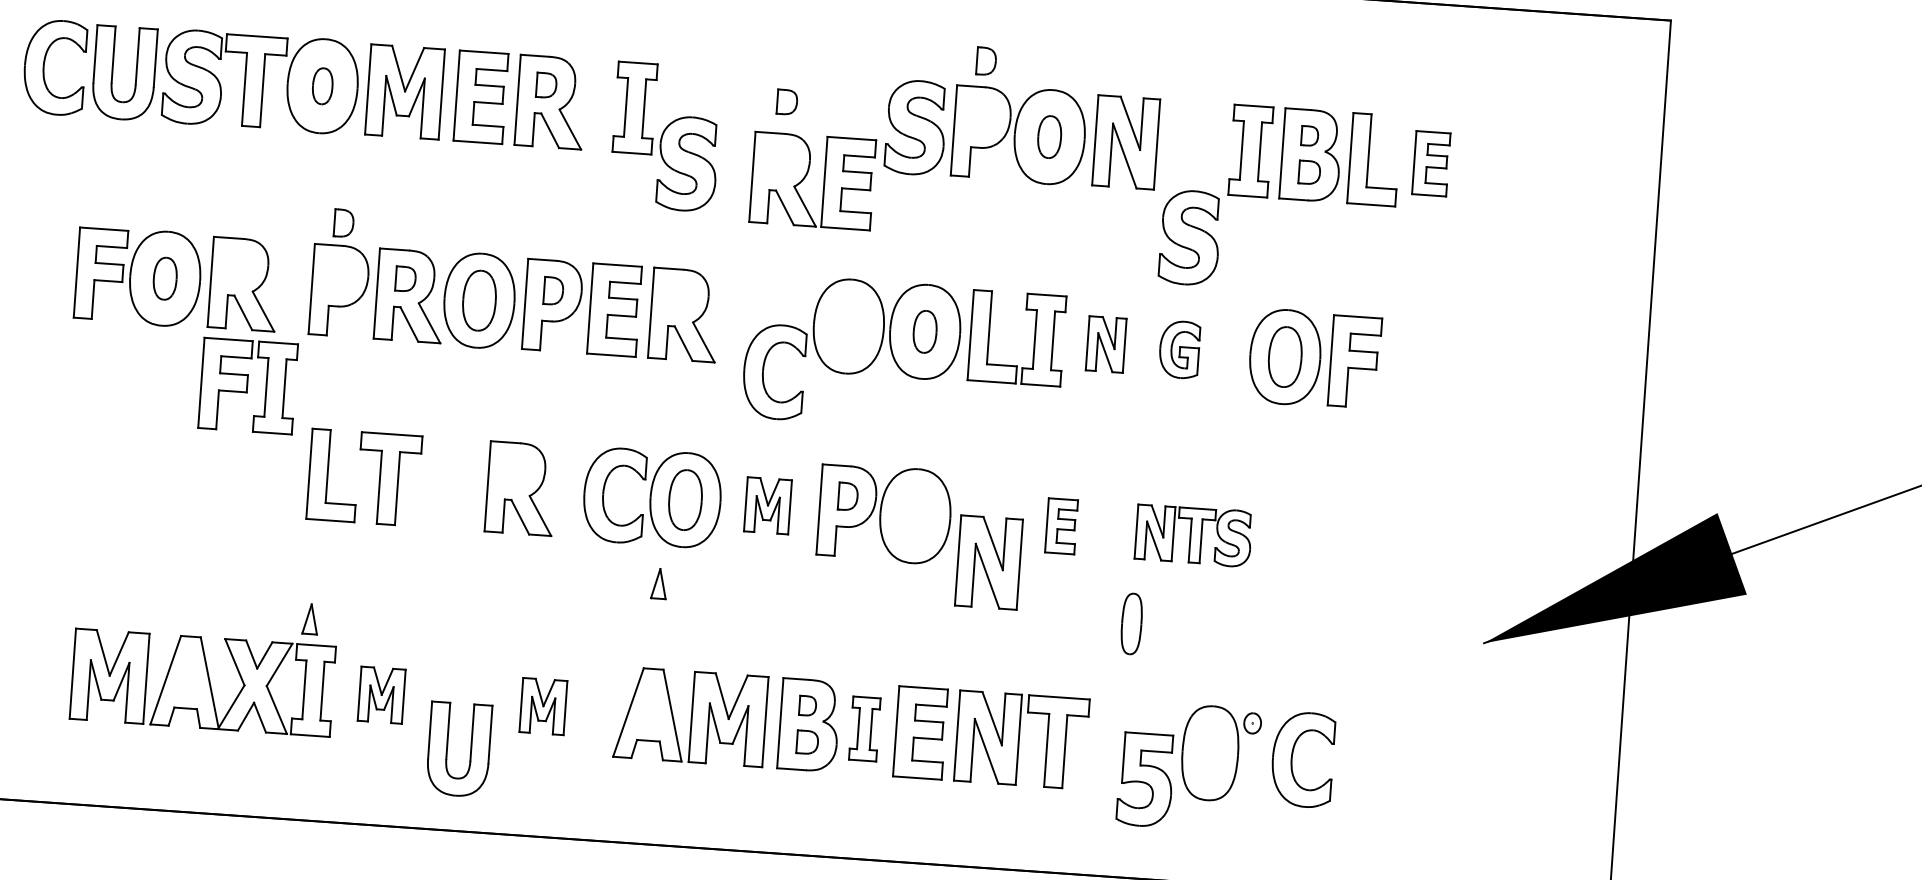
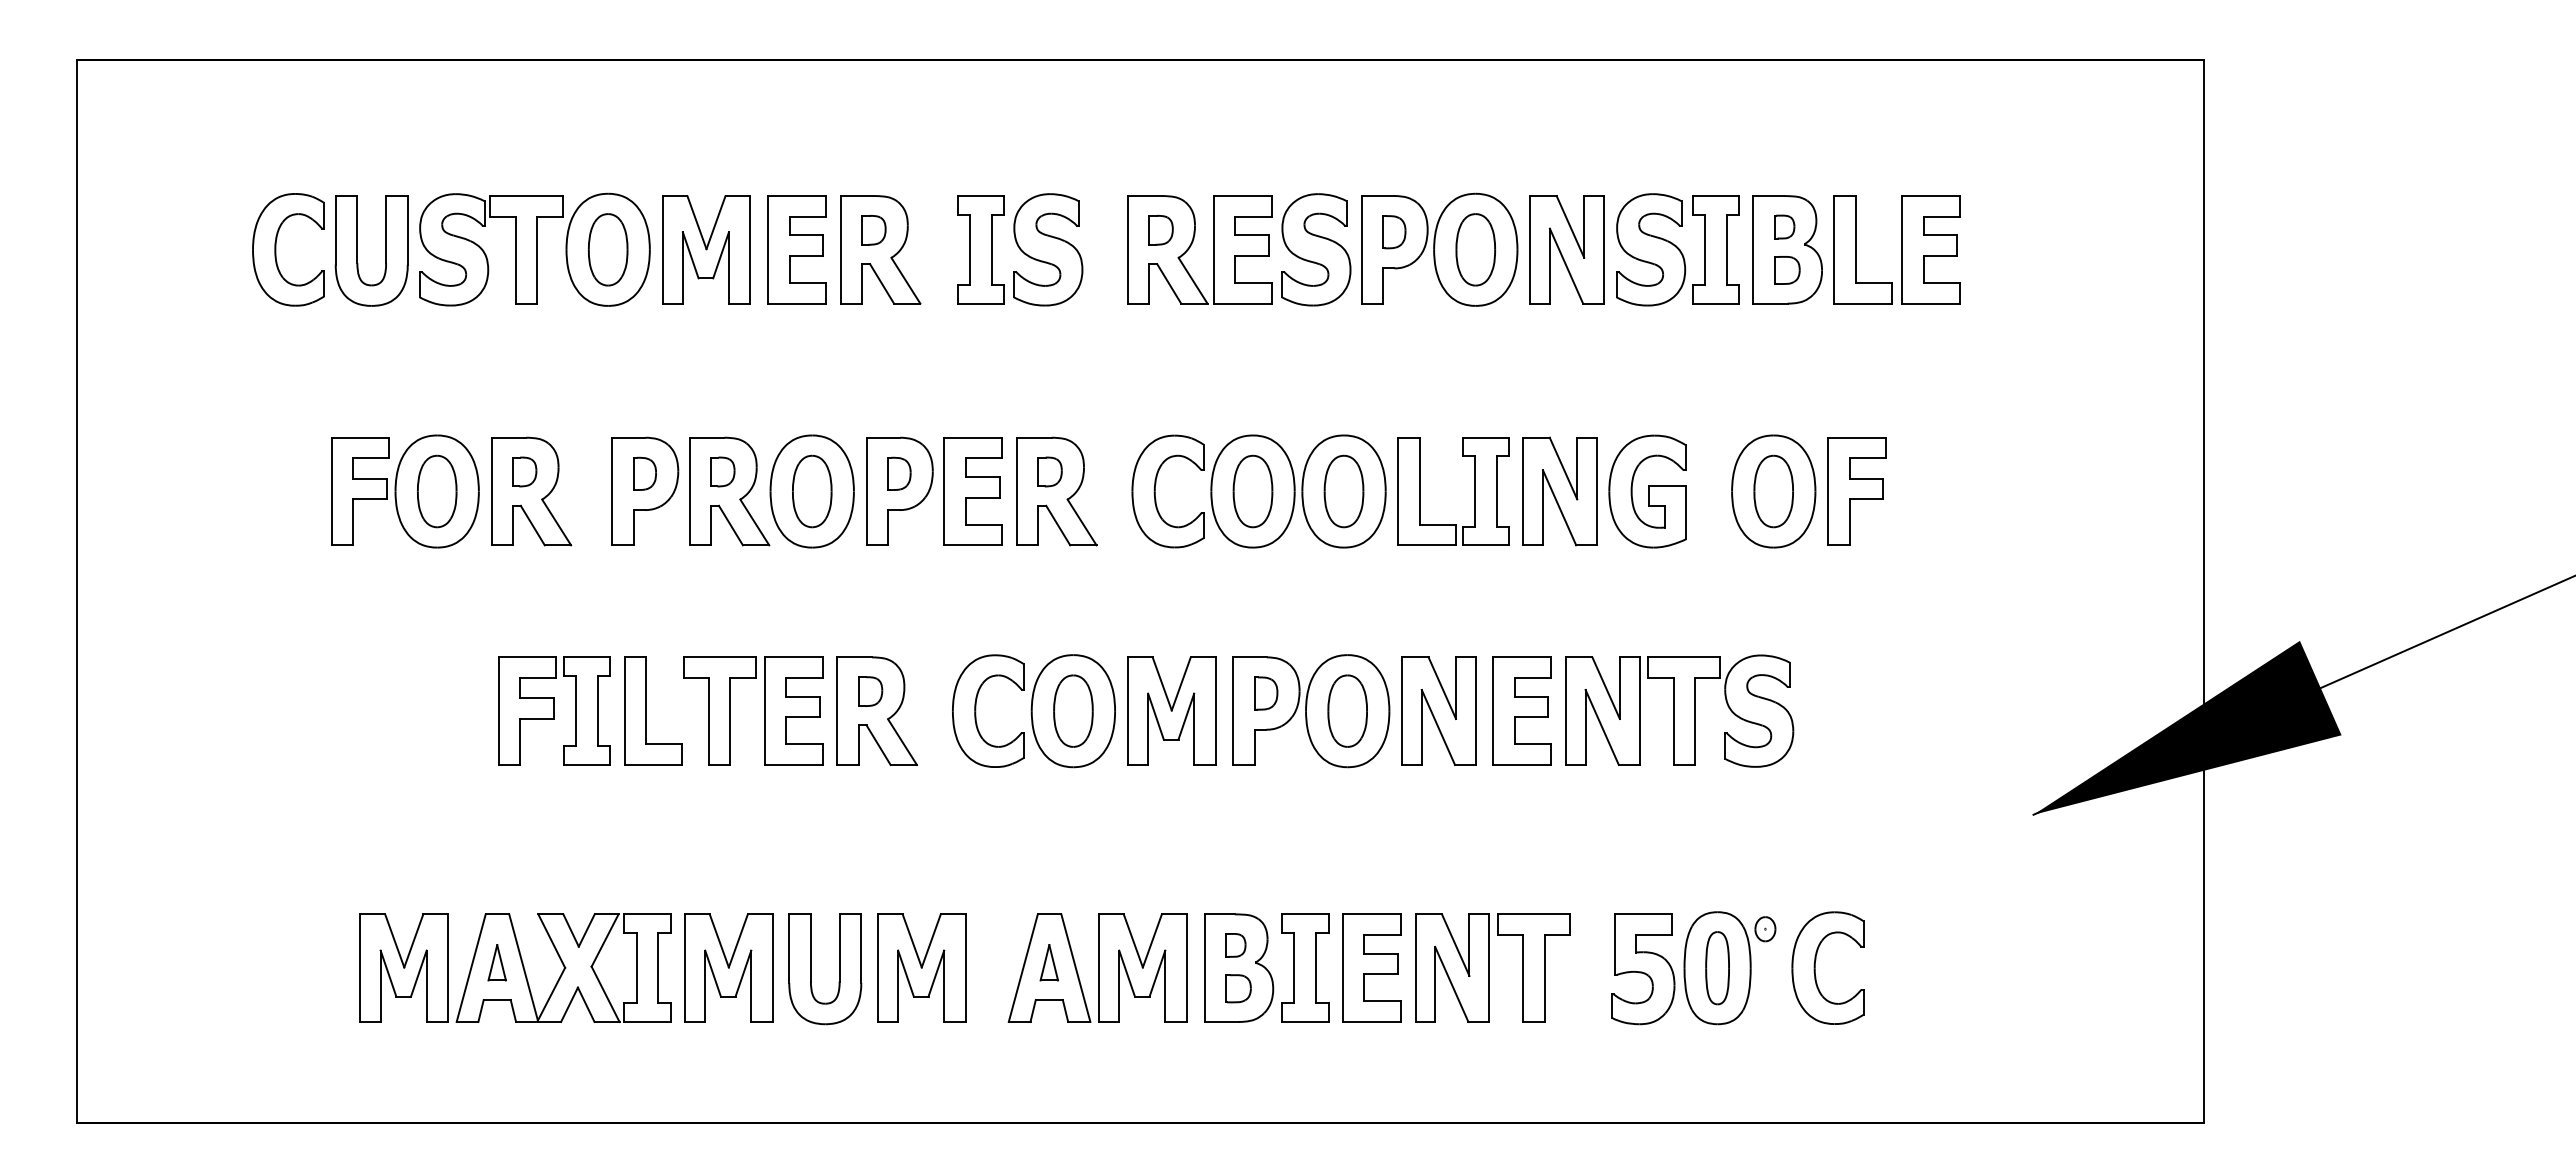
part: (986, 61) -> (1394, 232), moved
part: (322, 85) -> (608, 249), size x1.67
part: (1049, 136) -> (1475, 249), size x1.43
part: (688, 163) -> (1048, 249), moved
part: (1430, 163) -> (1930, 249), size x1.43
part: (805, 177) -> (1191, 246), moved
part: (343, 223) -> (644, 473), moved
part: (1190, 237) -> (1651, 249), moved
part: (239, 267) -> (524, 471), added
part: (165, 278) -> (437, 491), size x1.43
part: (679, 297) -> (1049, 471), added
part: (848, 326) -> (1252, 491), added
part: (924, 331) -> (1343, 491), size x1.43
part: (1105, 344) -> (1559, 491), size x1.67
part: (1179, 349) -> (1647, 491), size x1.67
part: (763, 371) -> (1155, 491), moved
part: (248, 385) -> (554, 710), moved
part: (516, 471) -> (870, 691), added
part: (450, 483) -> (793, 710), added
part: (767, 505) -> (1171, 710), size x1.67
part: (915, 515) -> (1347, 710), added
part: (1061, 525) -> (1521, 710), size x1.67
part: (1193, 535) -> (1679, 710), size x1.67
part: (988, 562) -> (1438, 710), moved
part: (658, 583) -> (1048, 962), moved
part: (310, 619) -> (496, 962), moved
part: (1131, 624) -> (1717, 968), moved
part: (381, 694) -> (728, 967), size x1.67
part: (543, 706) -> (921, 967), size x1.67
part: (864, 728) -> (1305, 967), size x1.43
part: (447, 749) -> (811, 969), moved
part: (1146, 780) -> (1643, 969), moved

